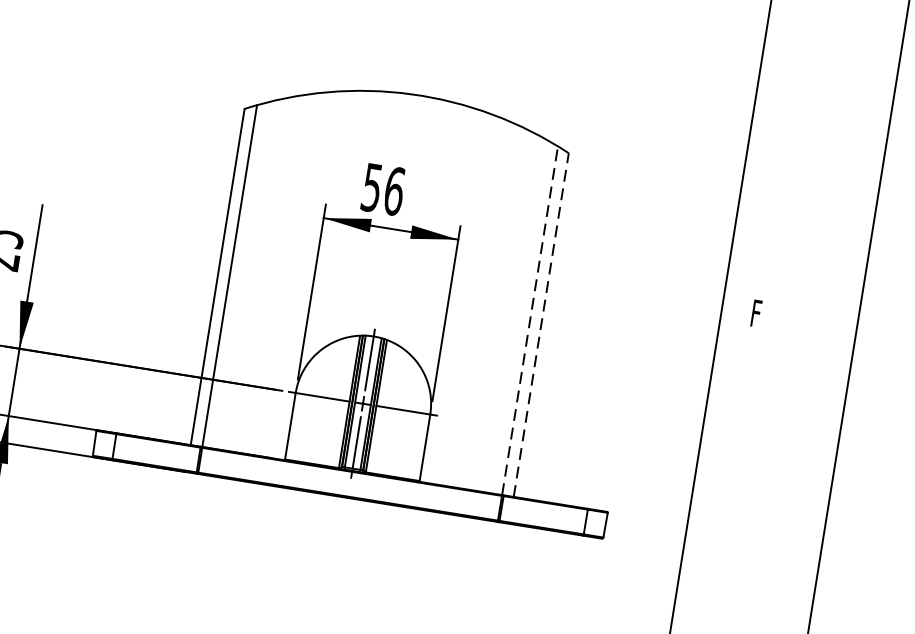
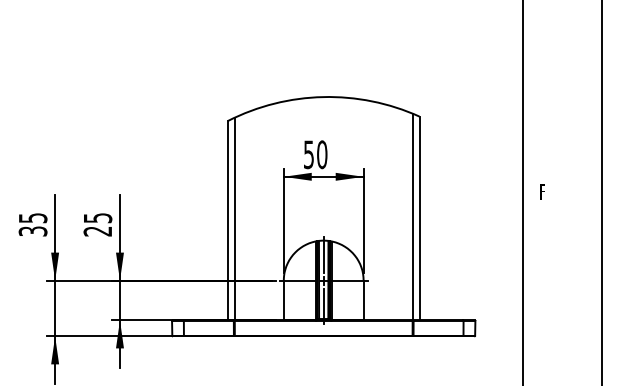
text: (394, 190) -> (322, 154), 56 -> 50
line: (529, 319) -> (412, 216), dashed -> solid
line: (541, 325) -> (419, 218), dashed -> solid

